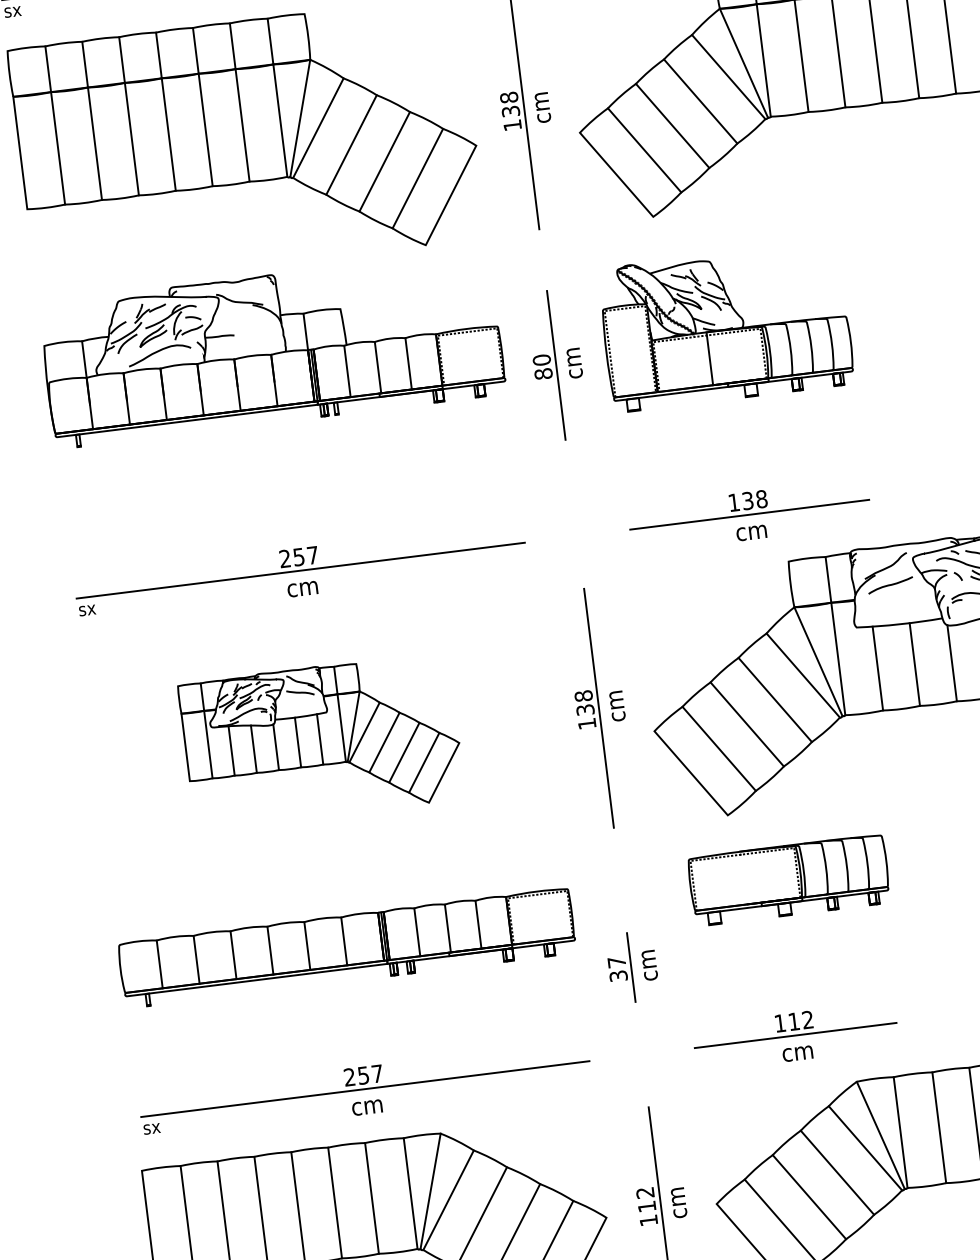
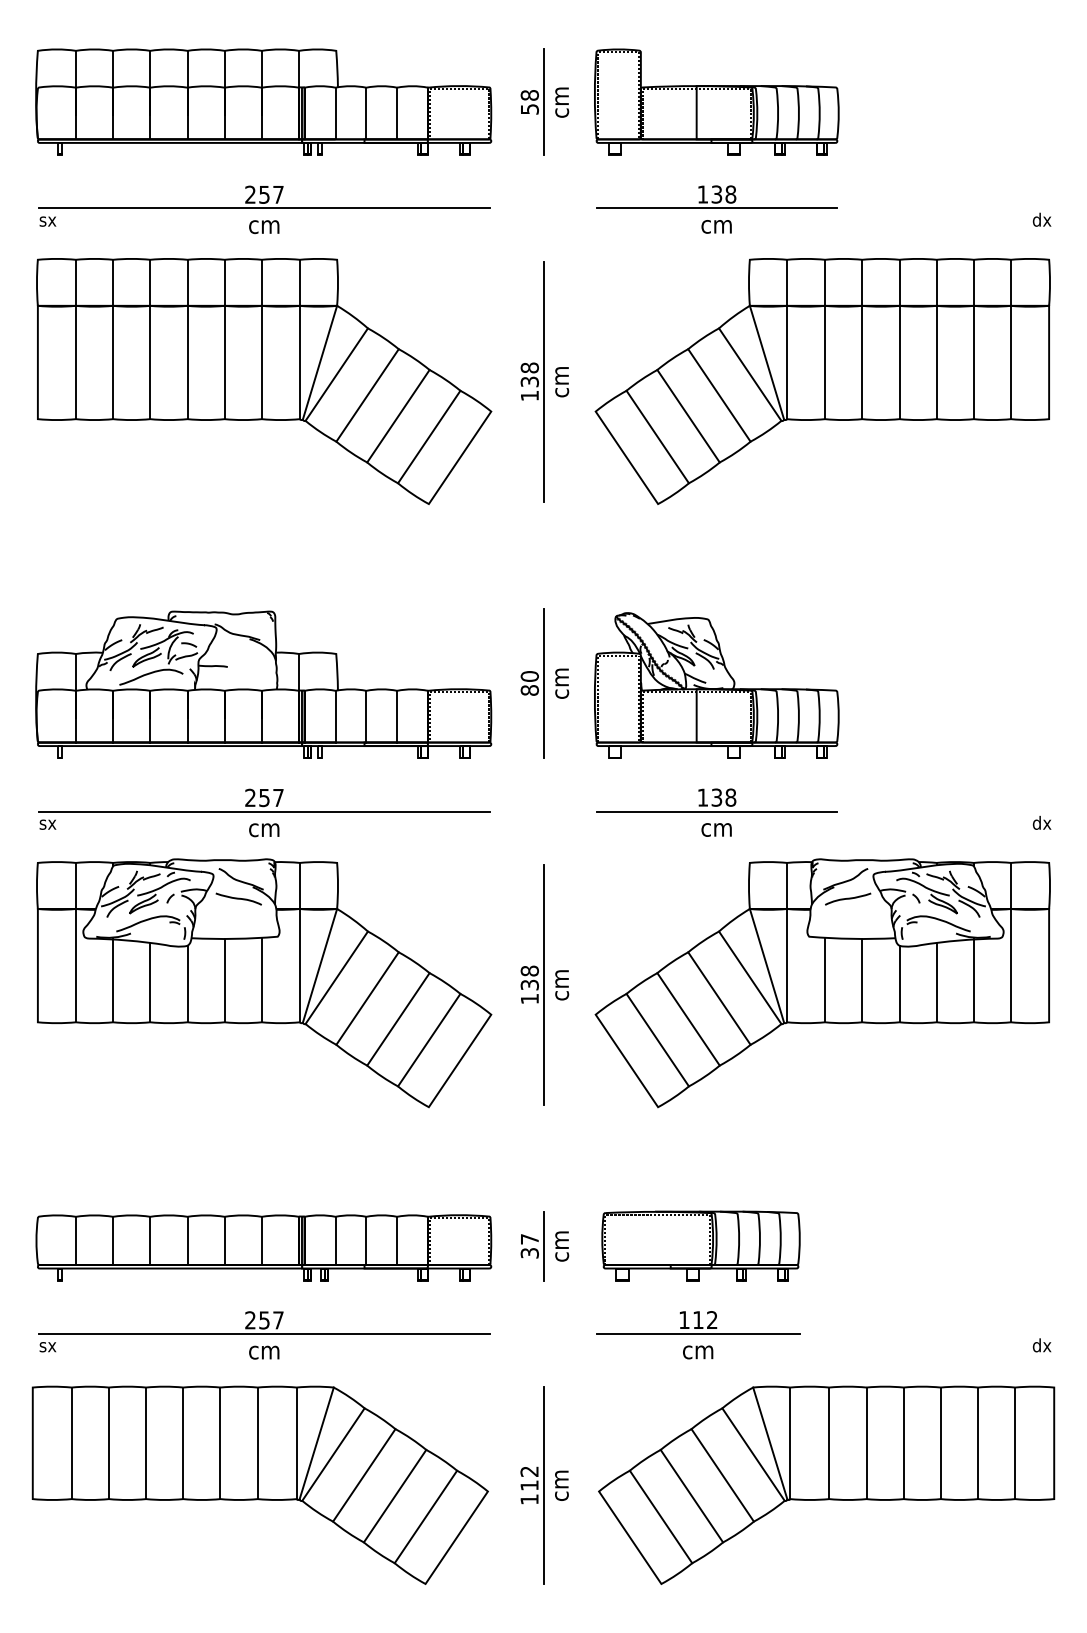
part: (725, 326) -> (716, 685), moved
part: (272, 348) -> (263, 684), moved
part: (557, 365) -> (544, 683), moved
part: (321, 741) -> (264, 983), size x1.67
part: (788, 879) -> (700, 1245), moved
part: (346, 947) -> (263, 1247), moved

